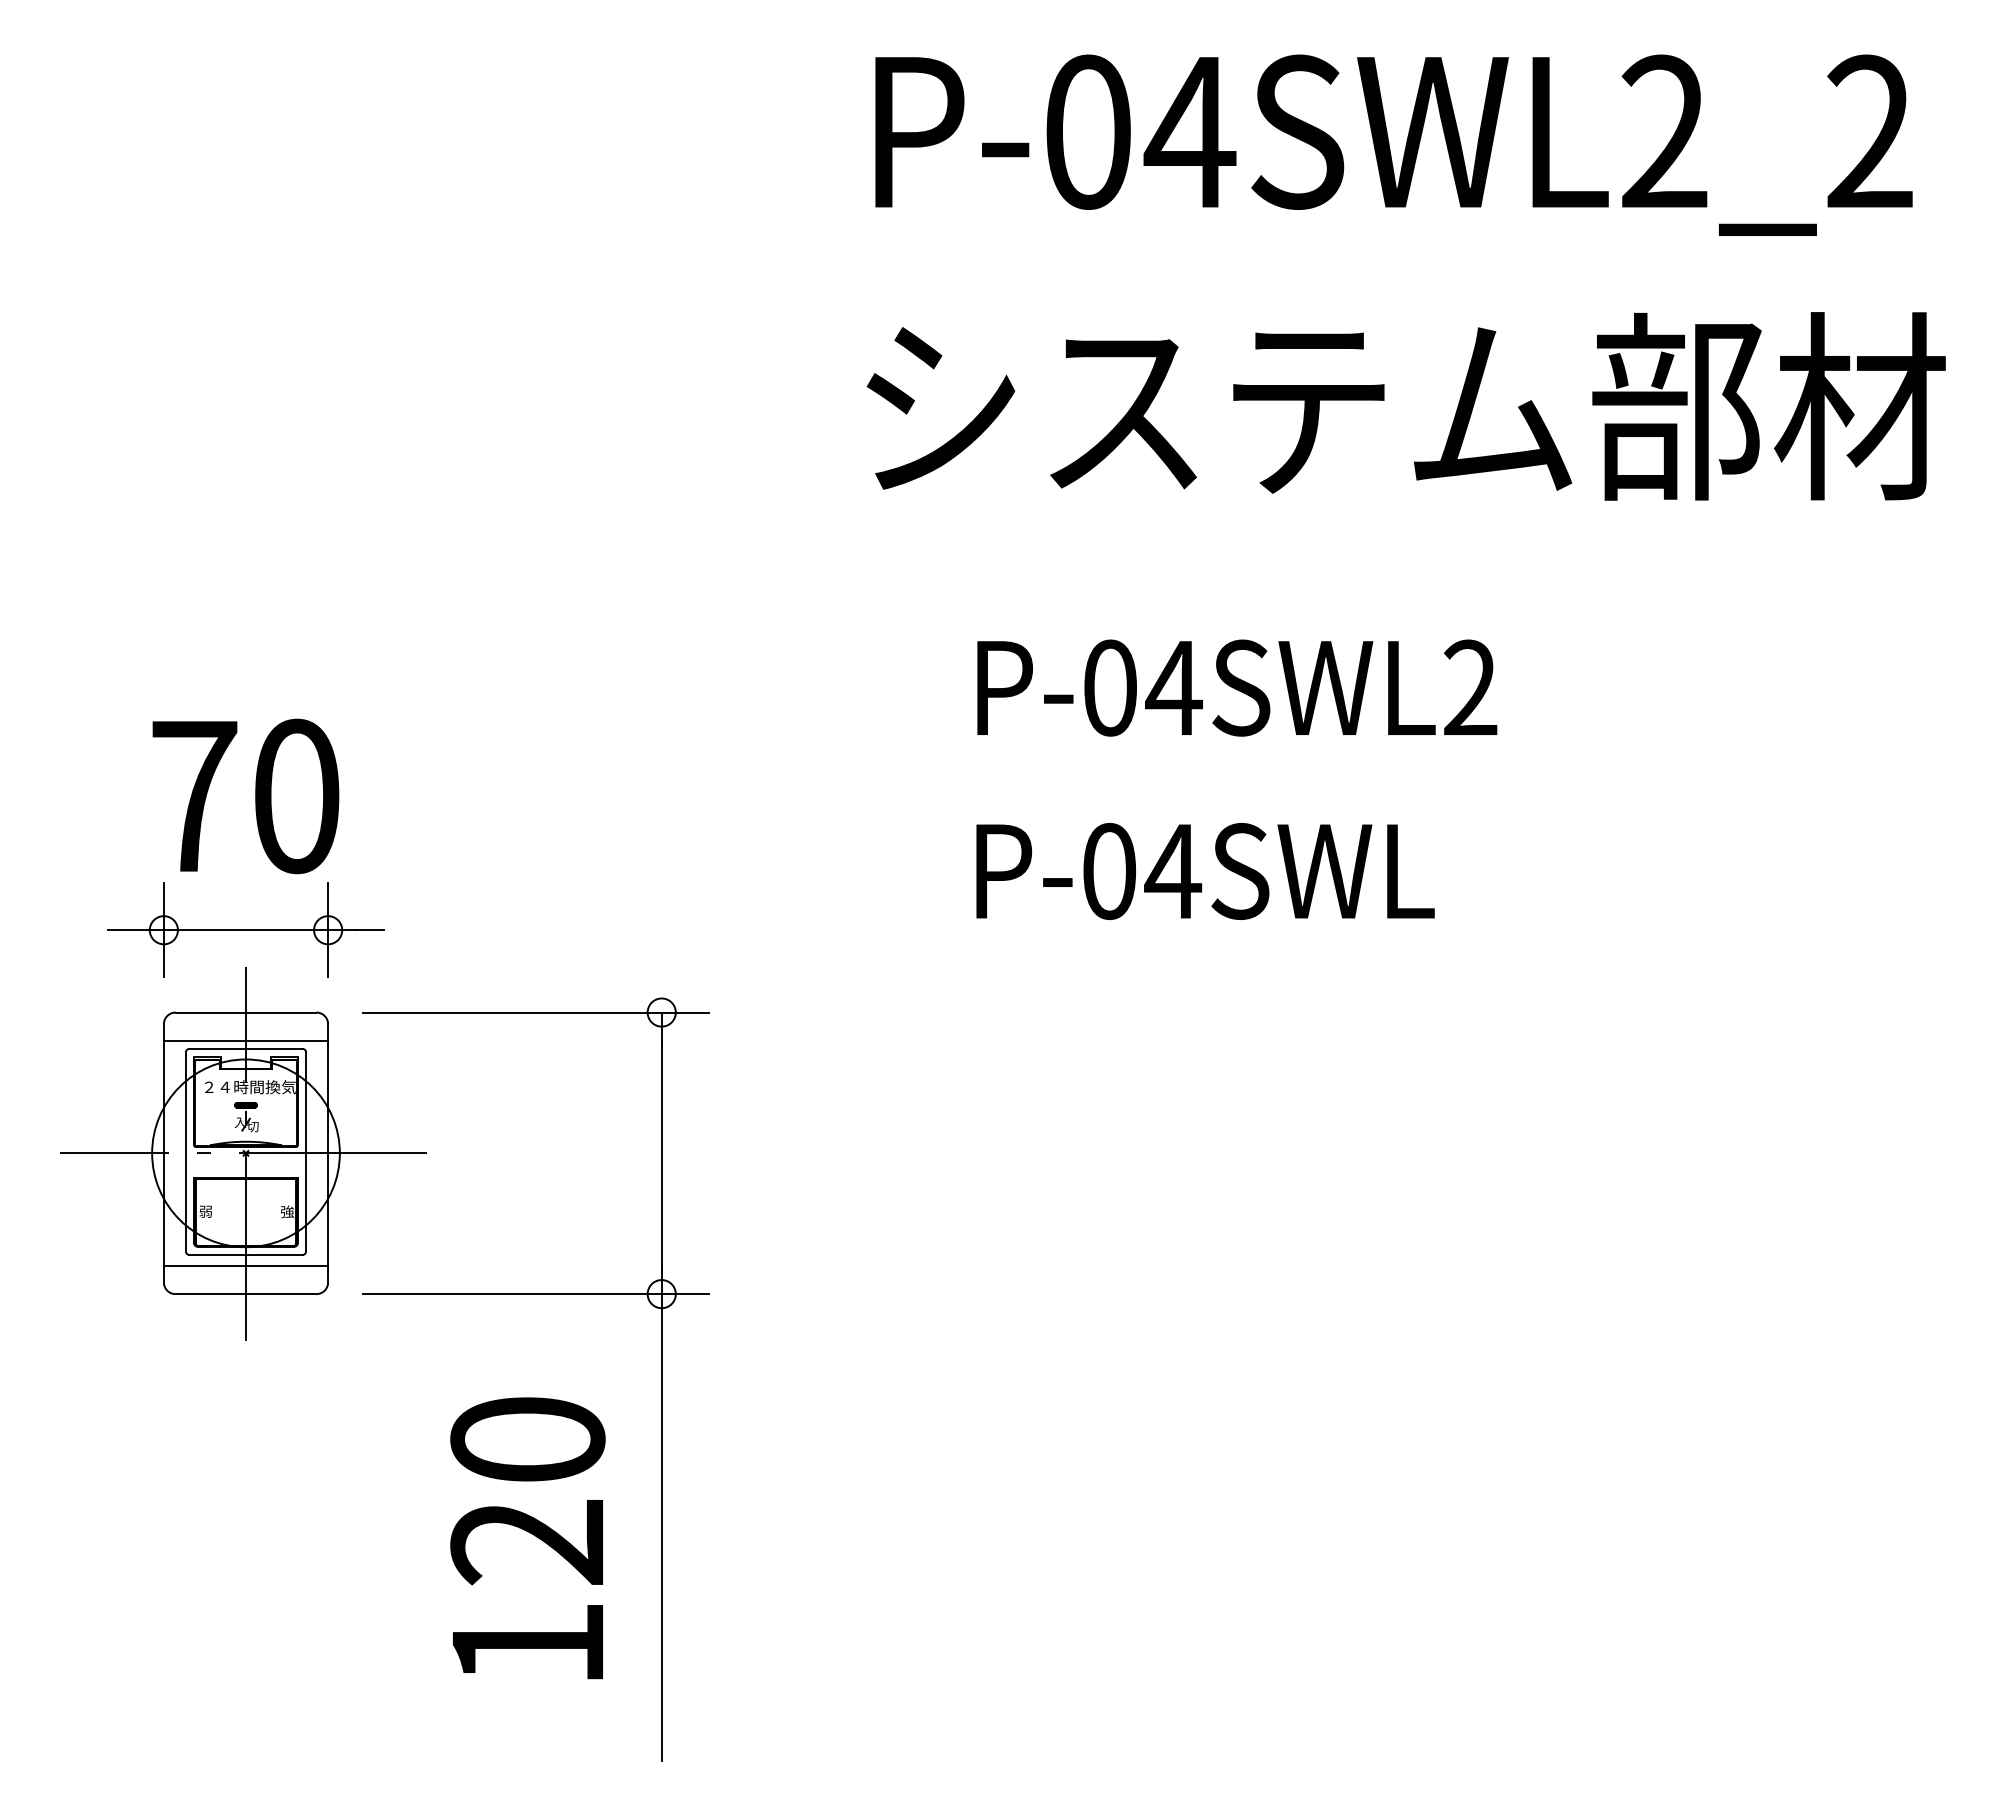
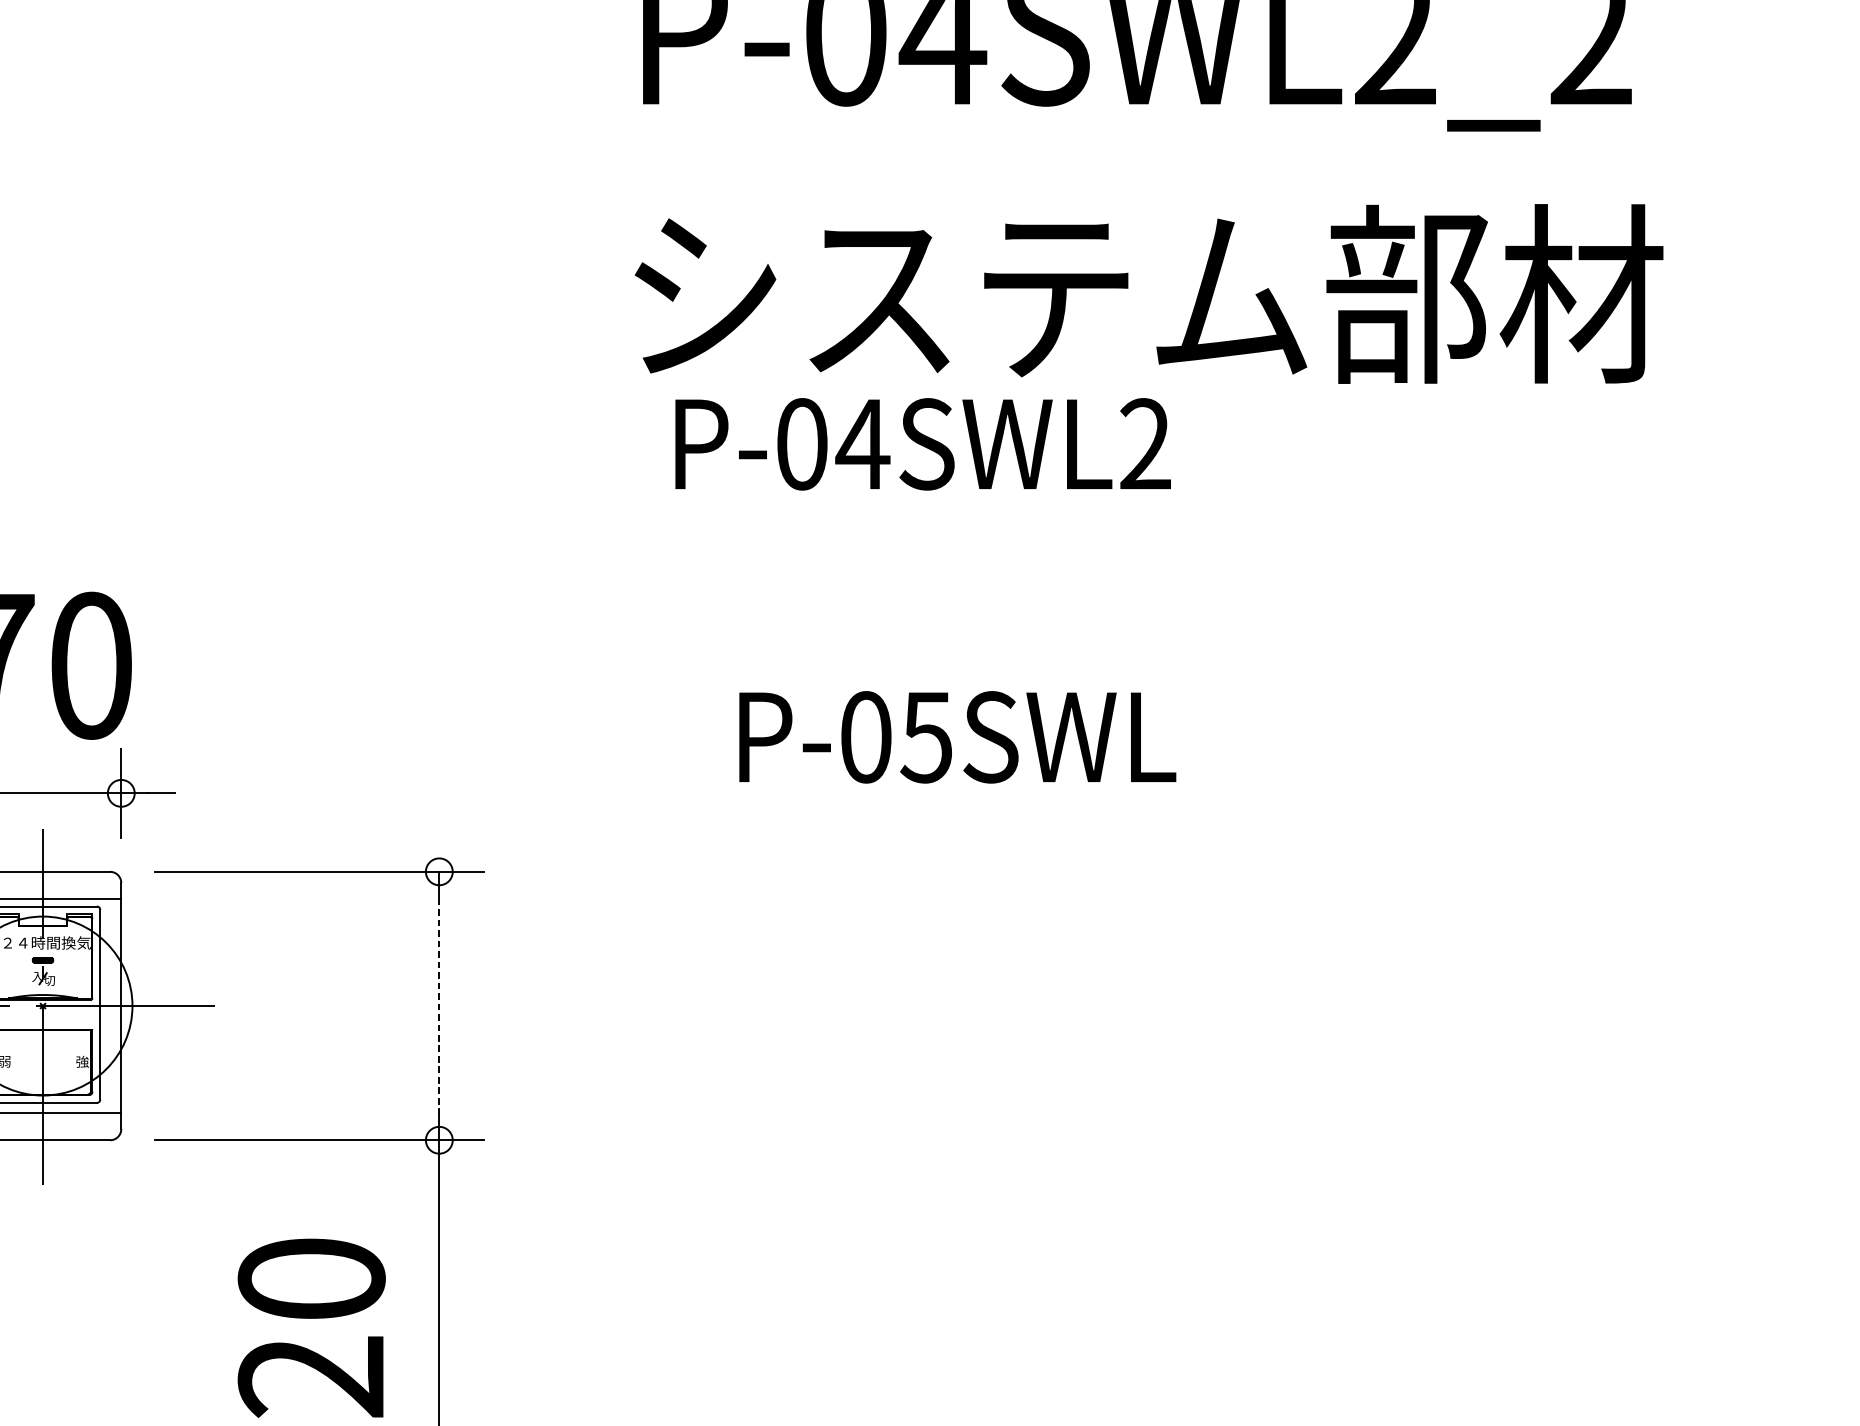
text: (1237, 687) -> (923, 443), moved
text: (1173, 871) -> (927, 737), P-04SWL -> P-05SWL
line: (661, 1153) -> (439, 1006), solid -> dashed

